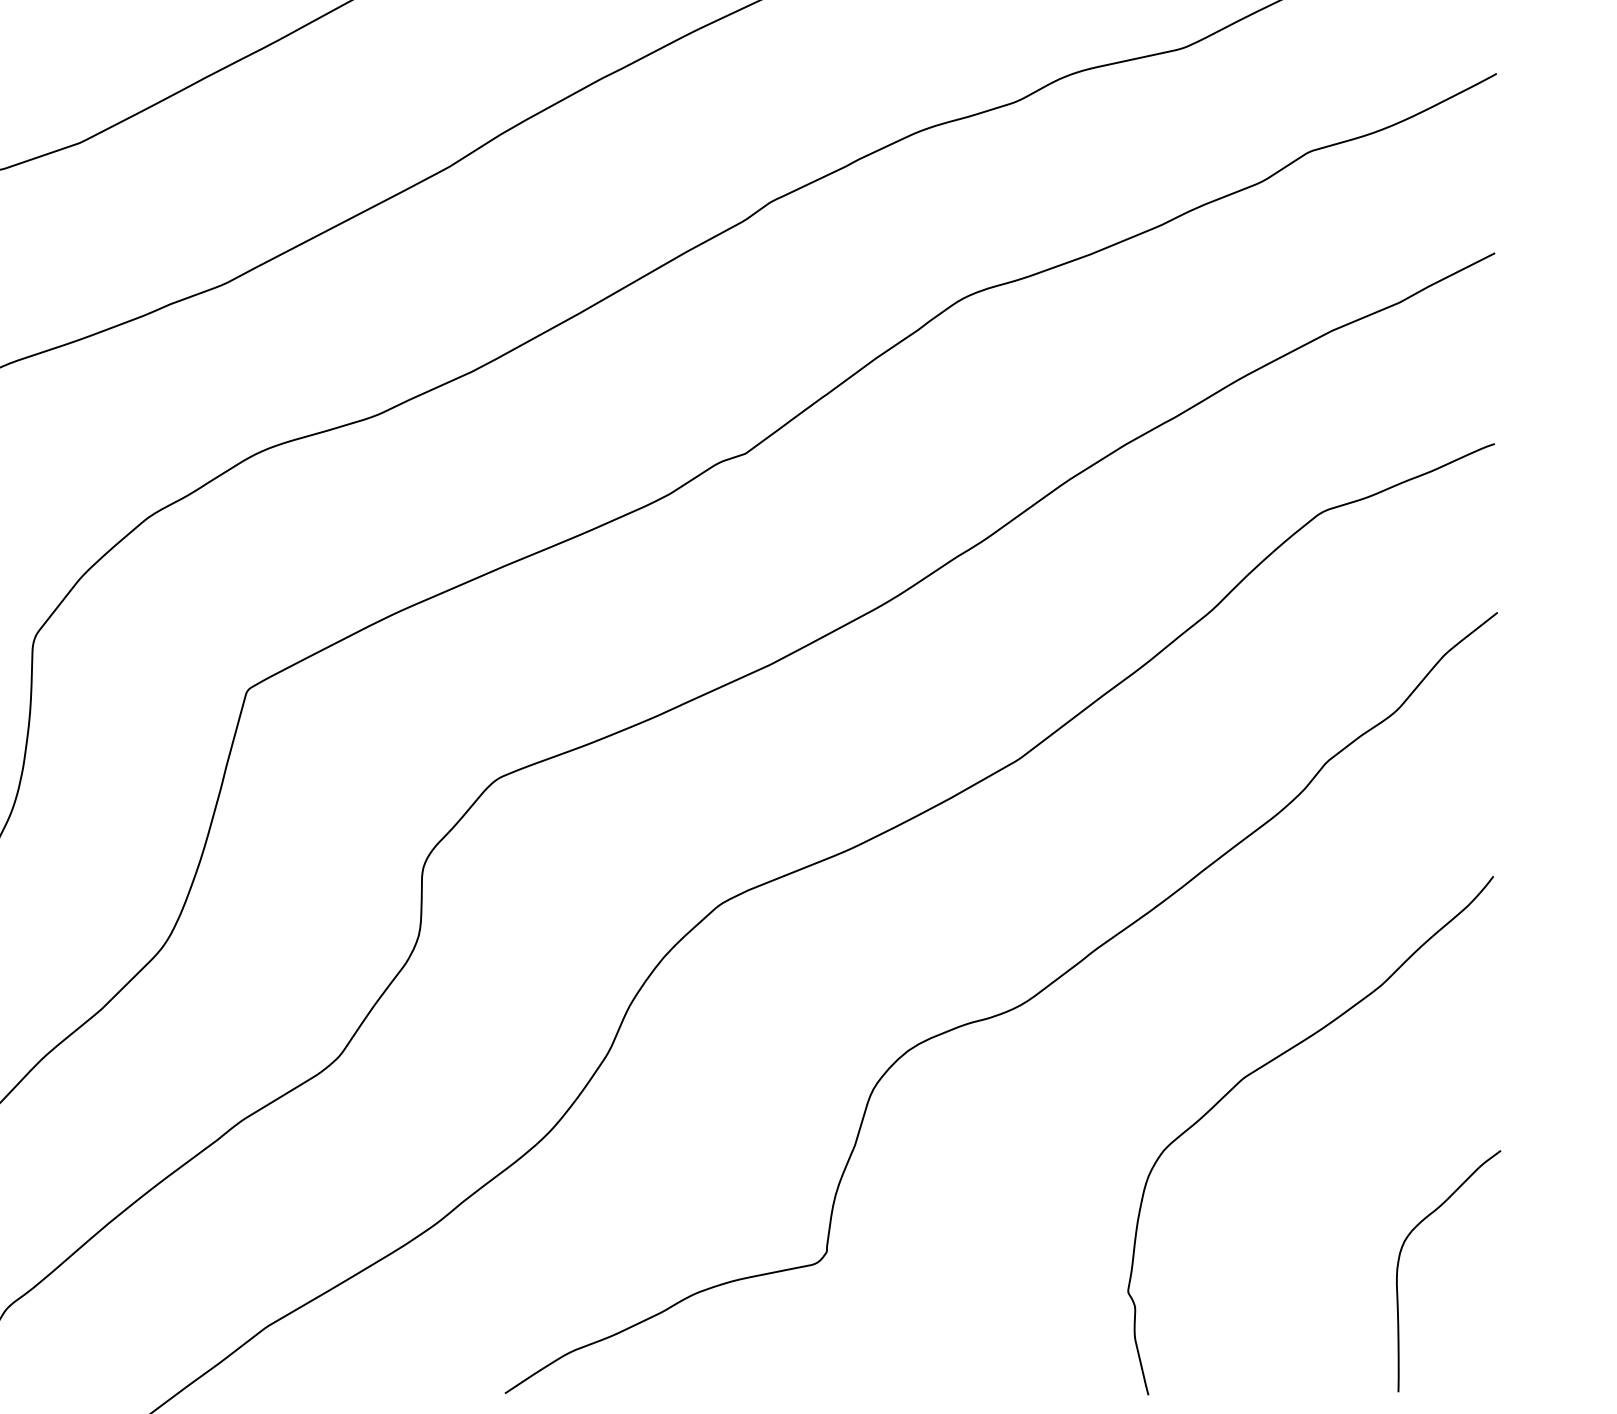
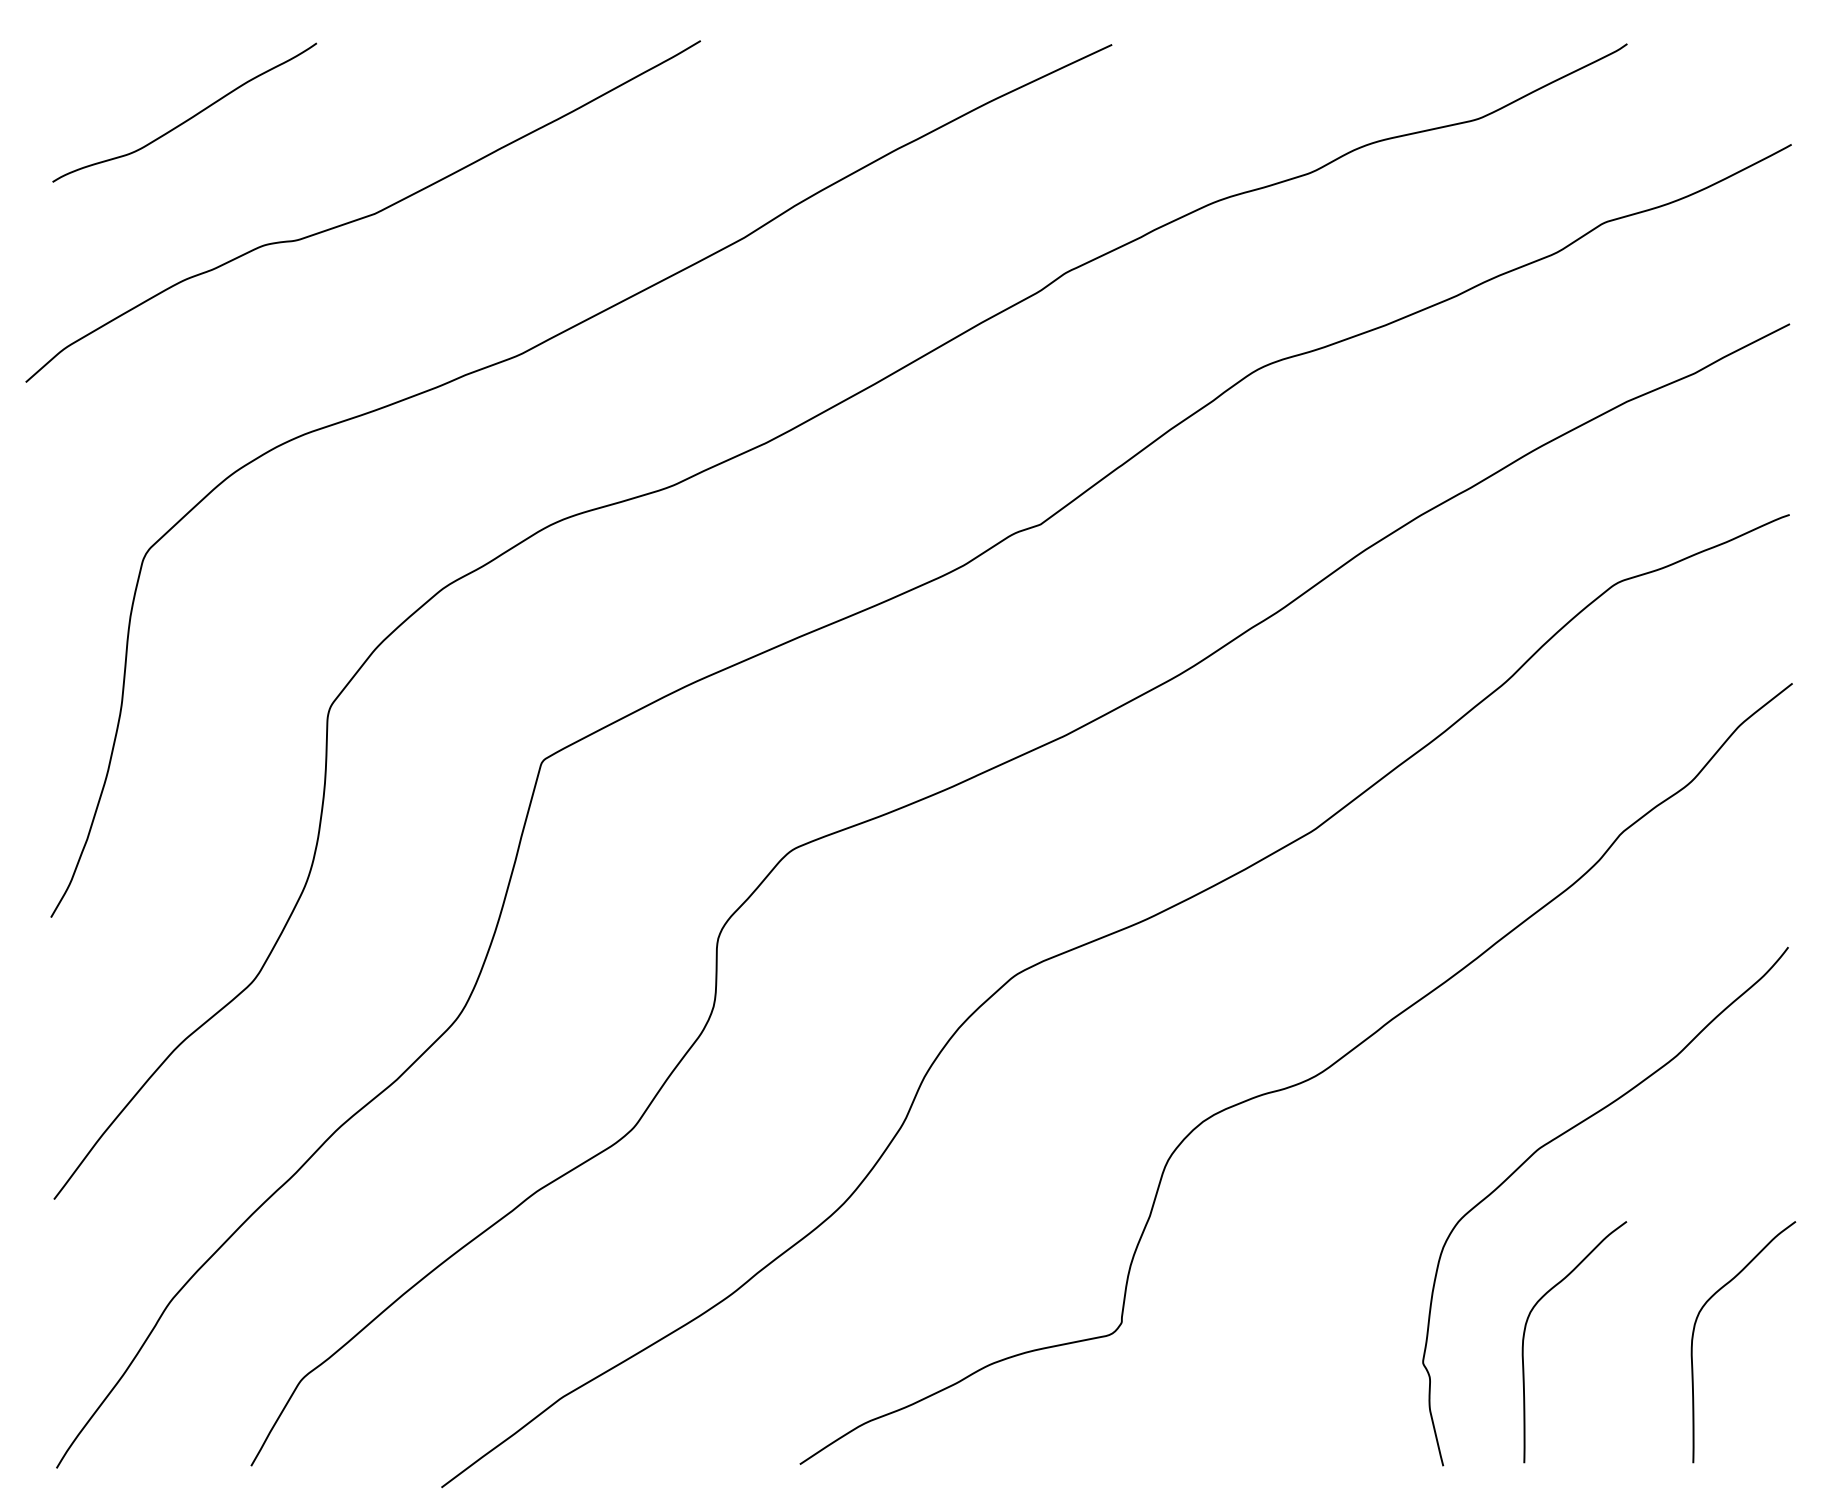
curve: (1230, 1261) -> (1525, 1332), added

